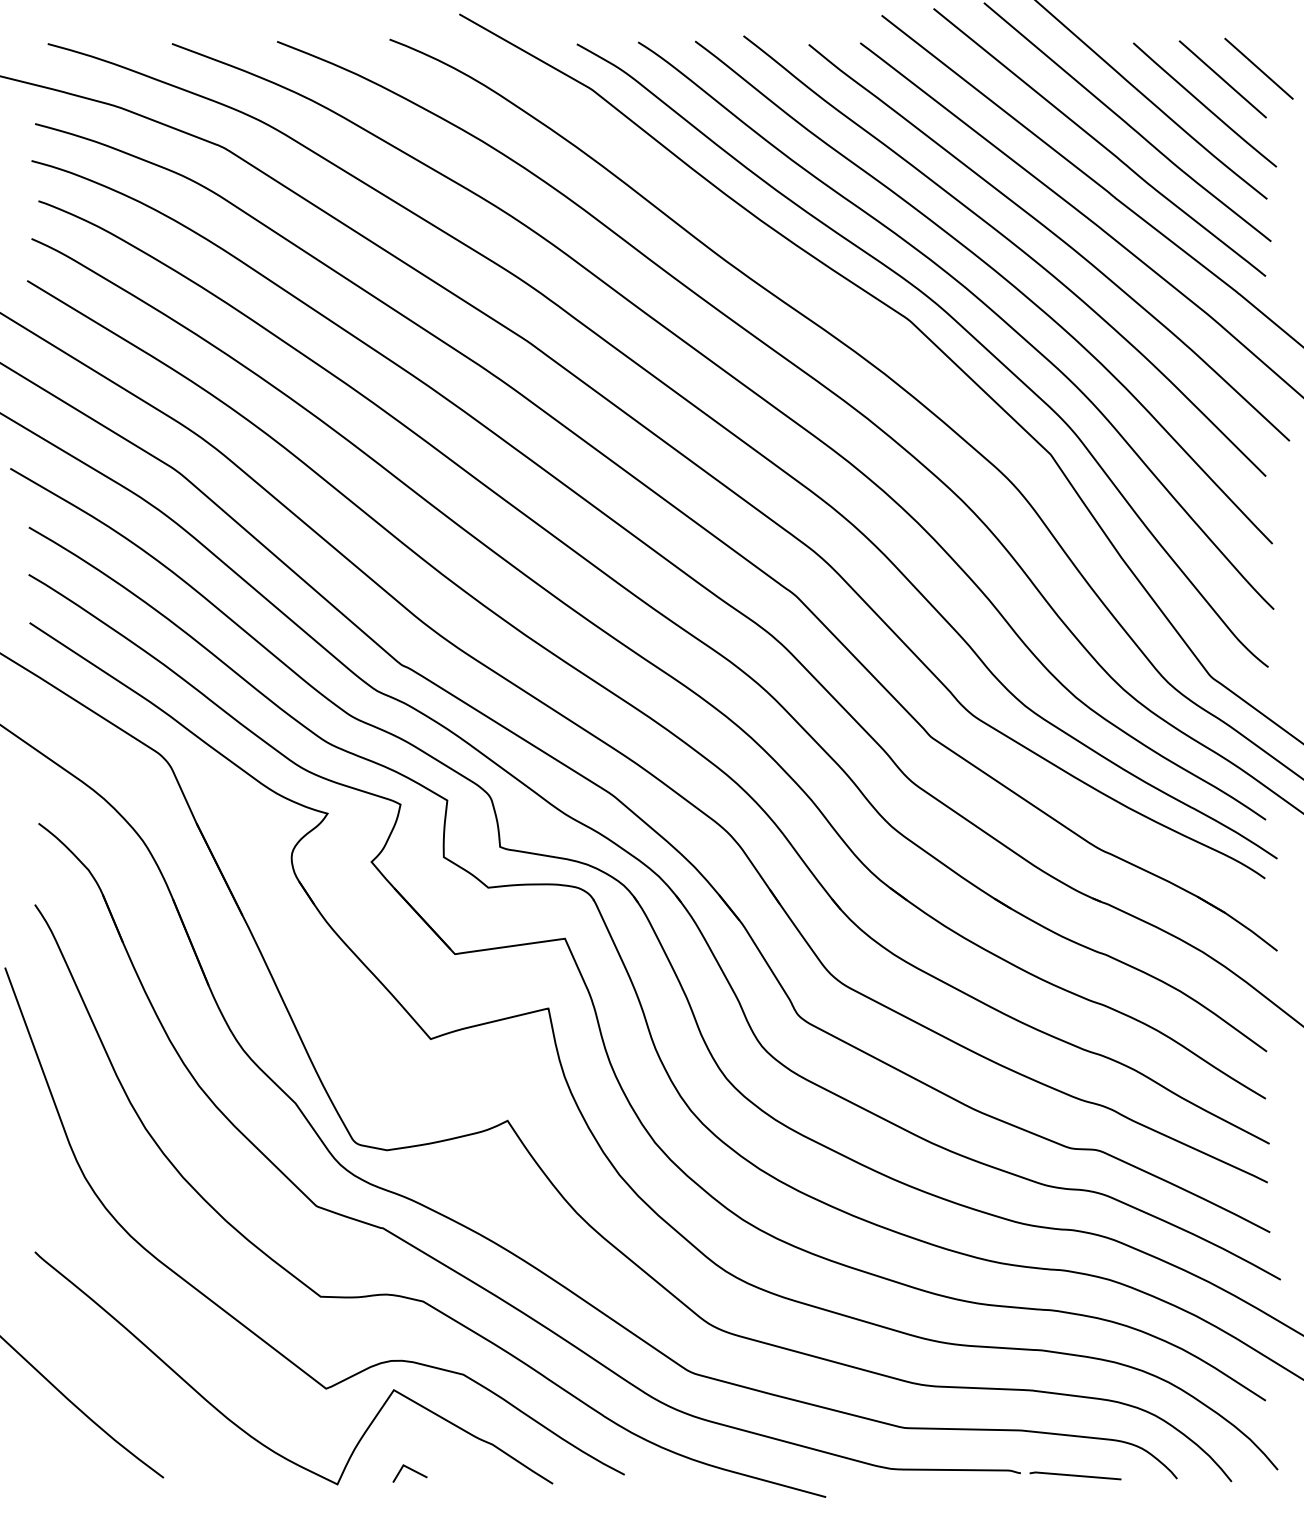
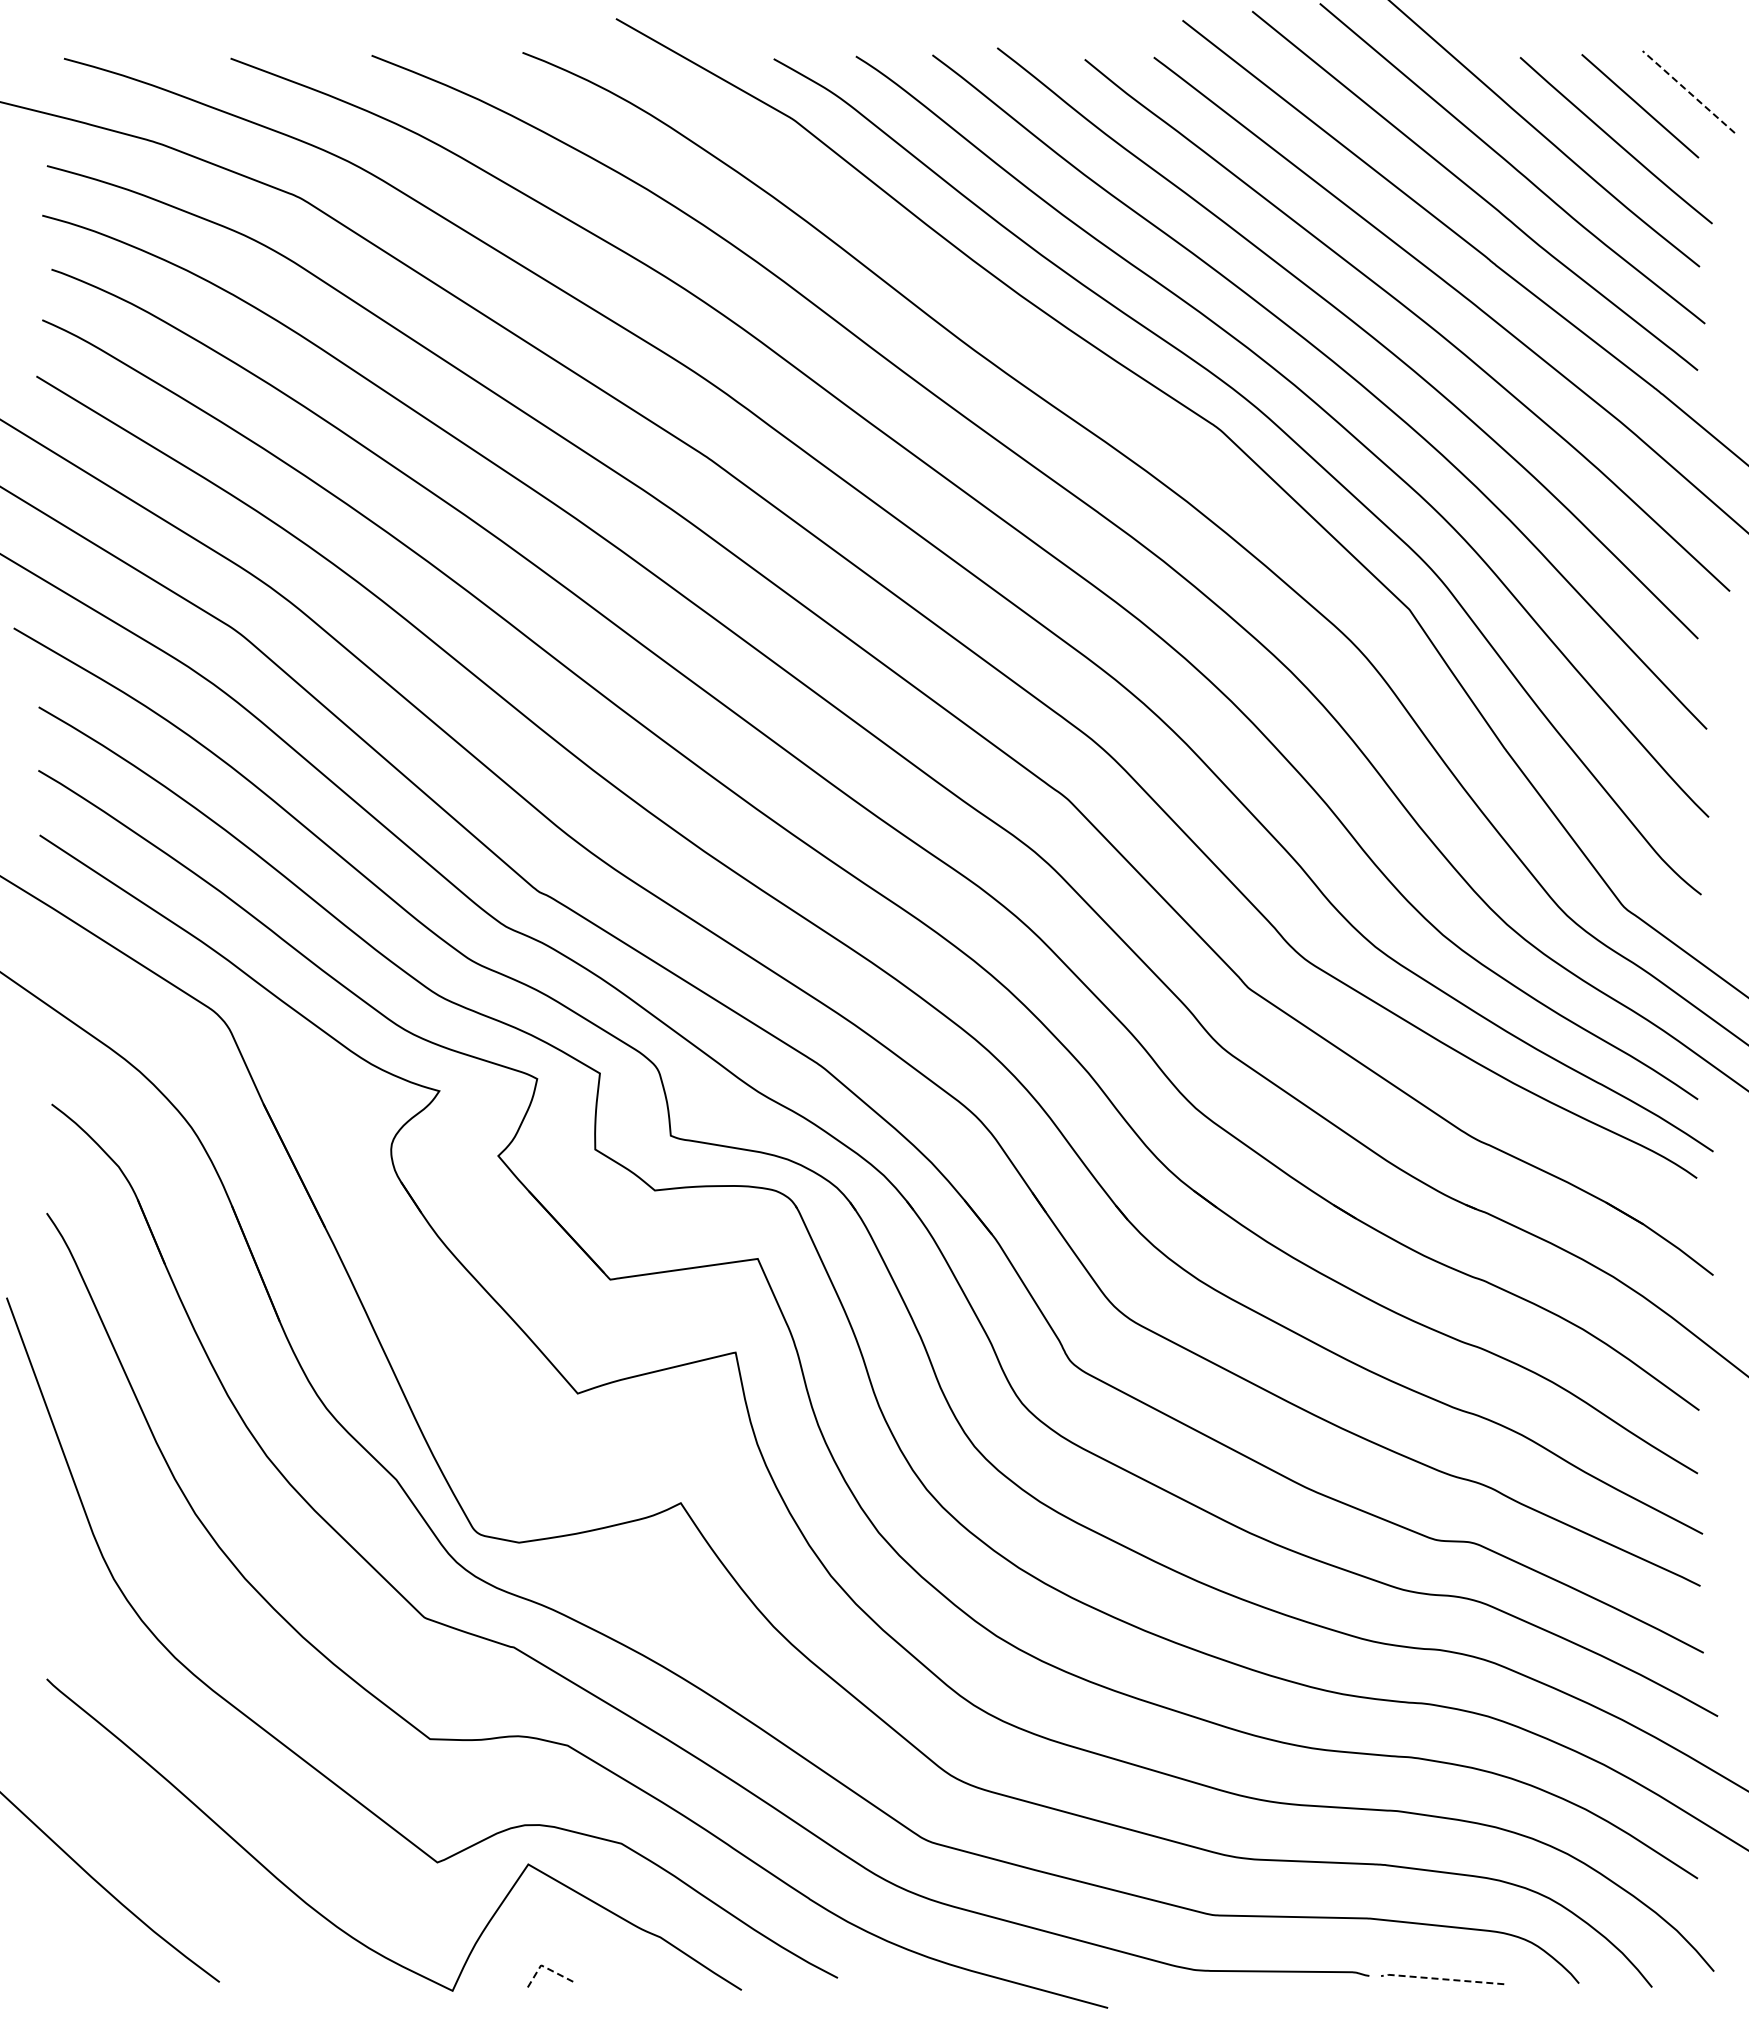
line: (1258, 67) -> (1687, 90), solid -> dashed
line: (405, 1466) -> (544, 1967), solid -> dashed
line: (1074, 1475) -> (1441, 1979), solid -> dashed

